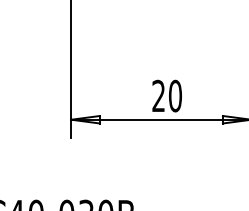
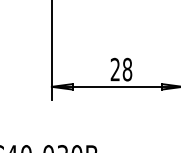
text: (175, 95) -> (127, 69), 20 -> 28

